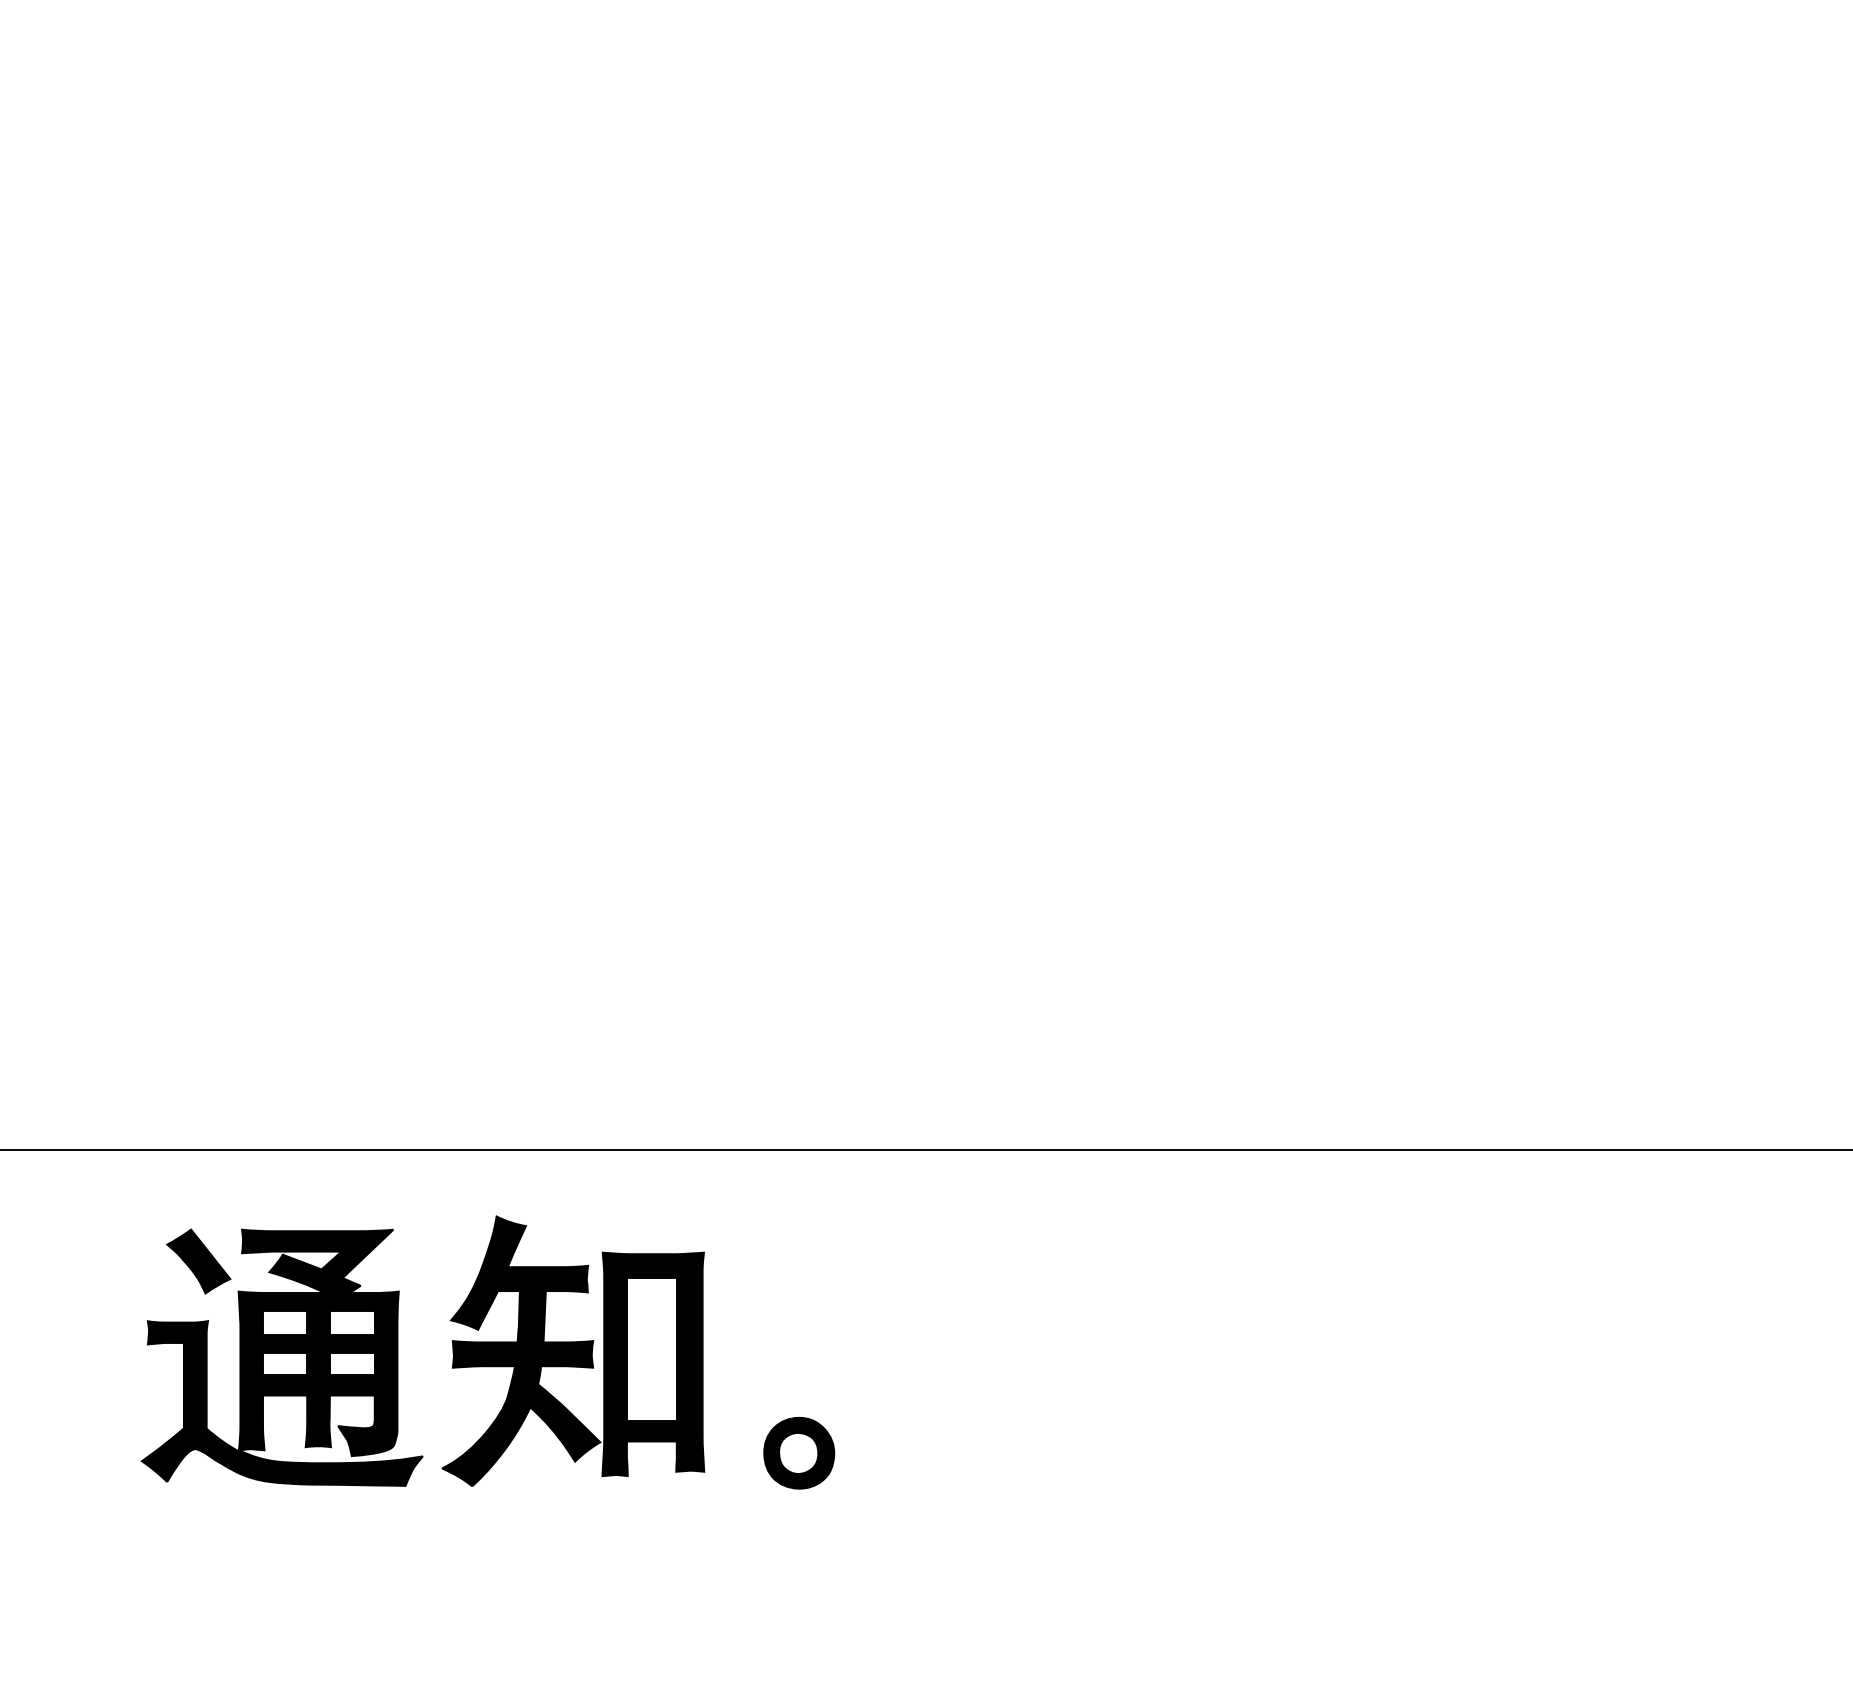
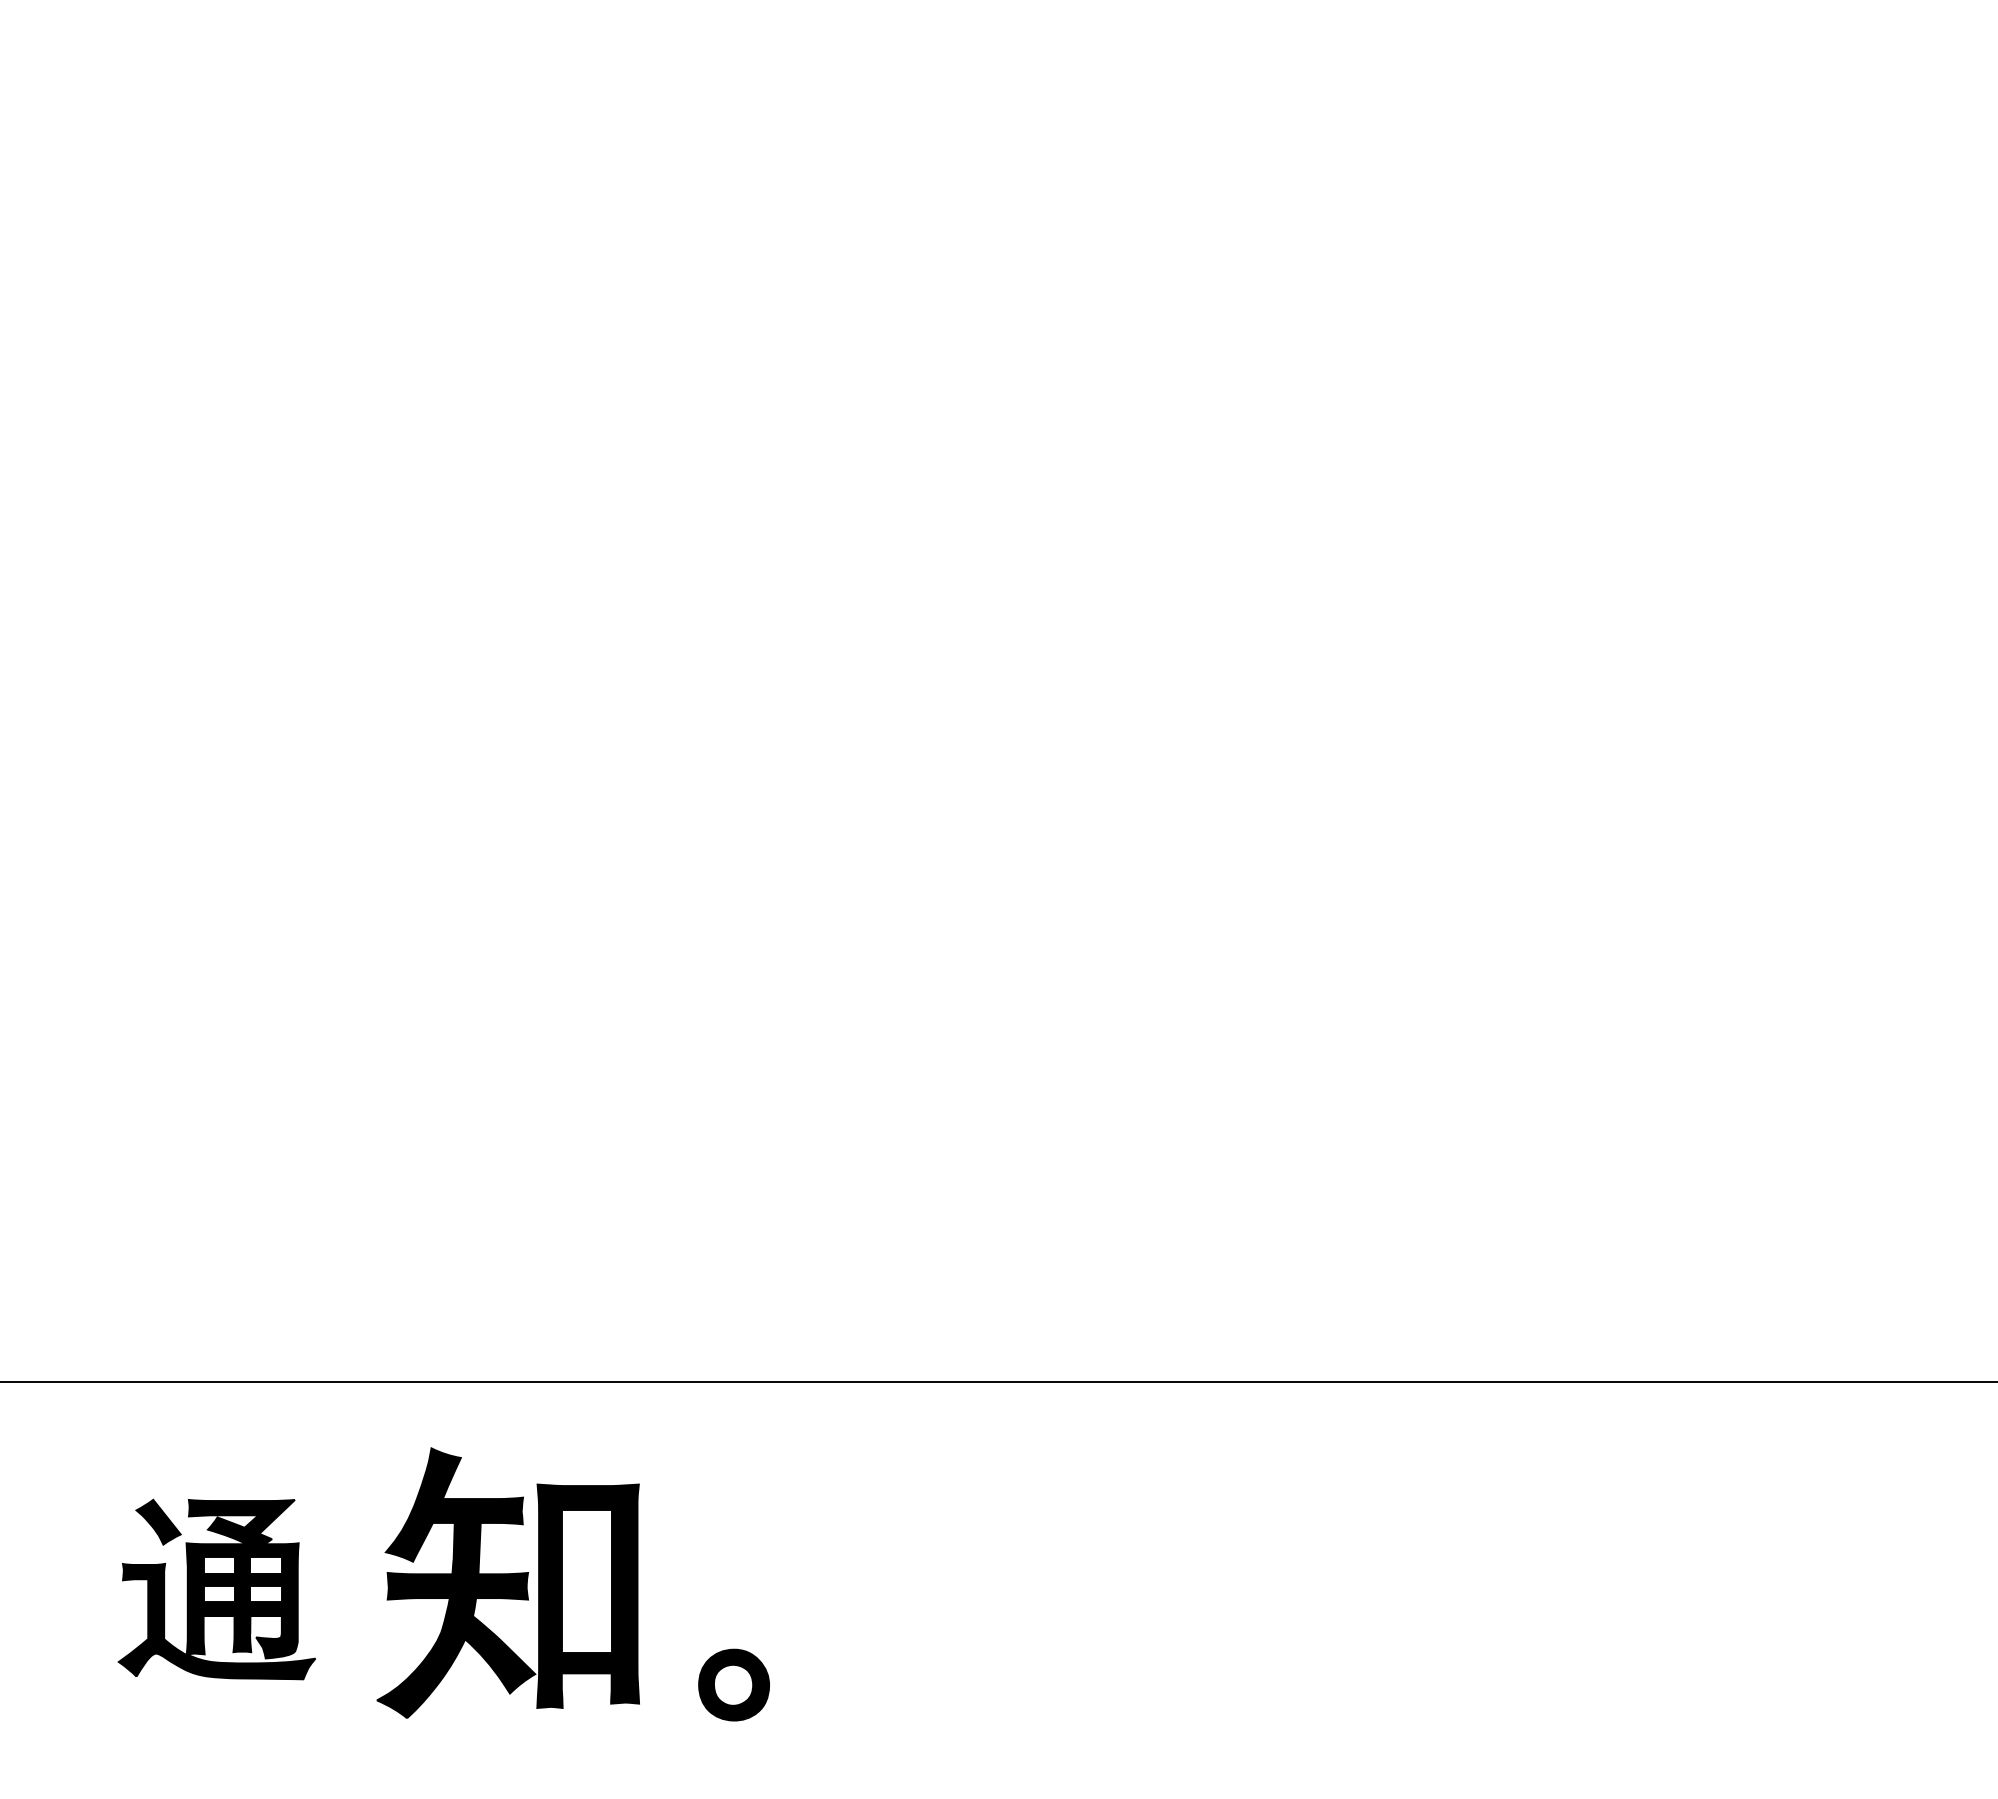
part: (281, 1357) -> (216, 1589), size x0.7

